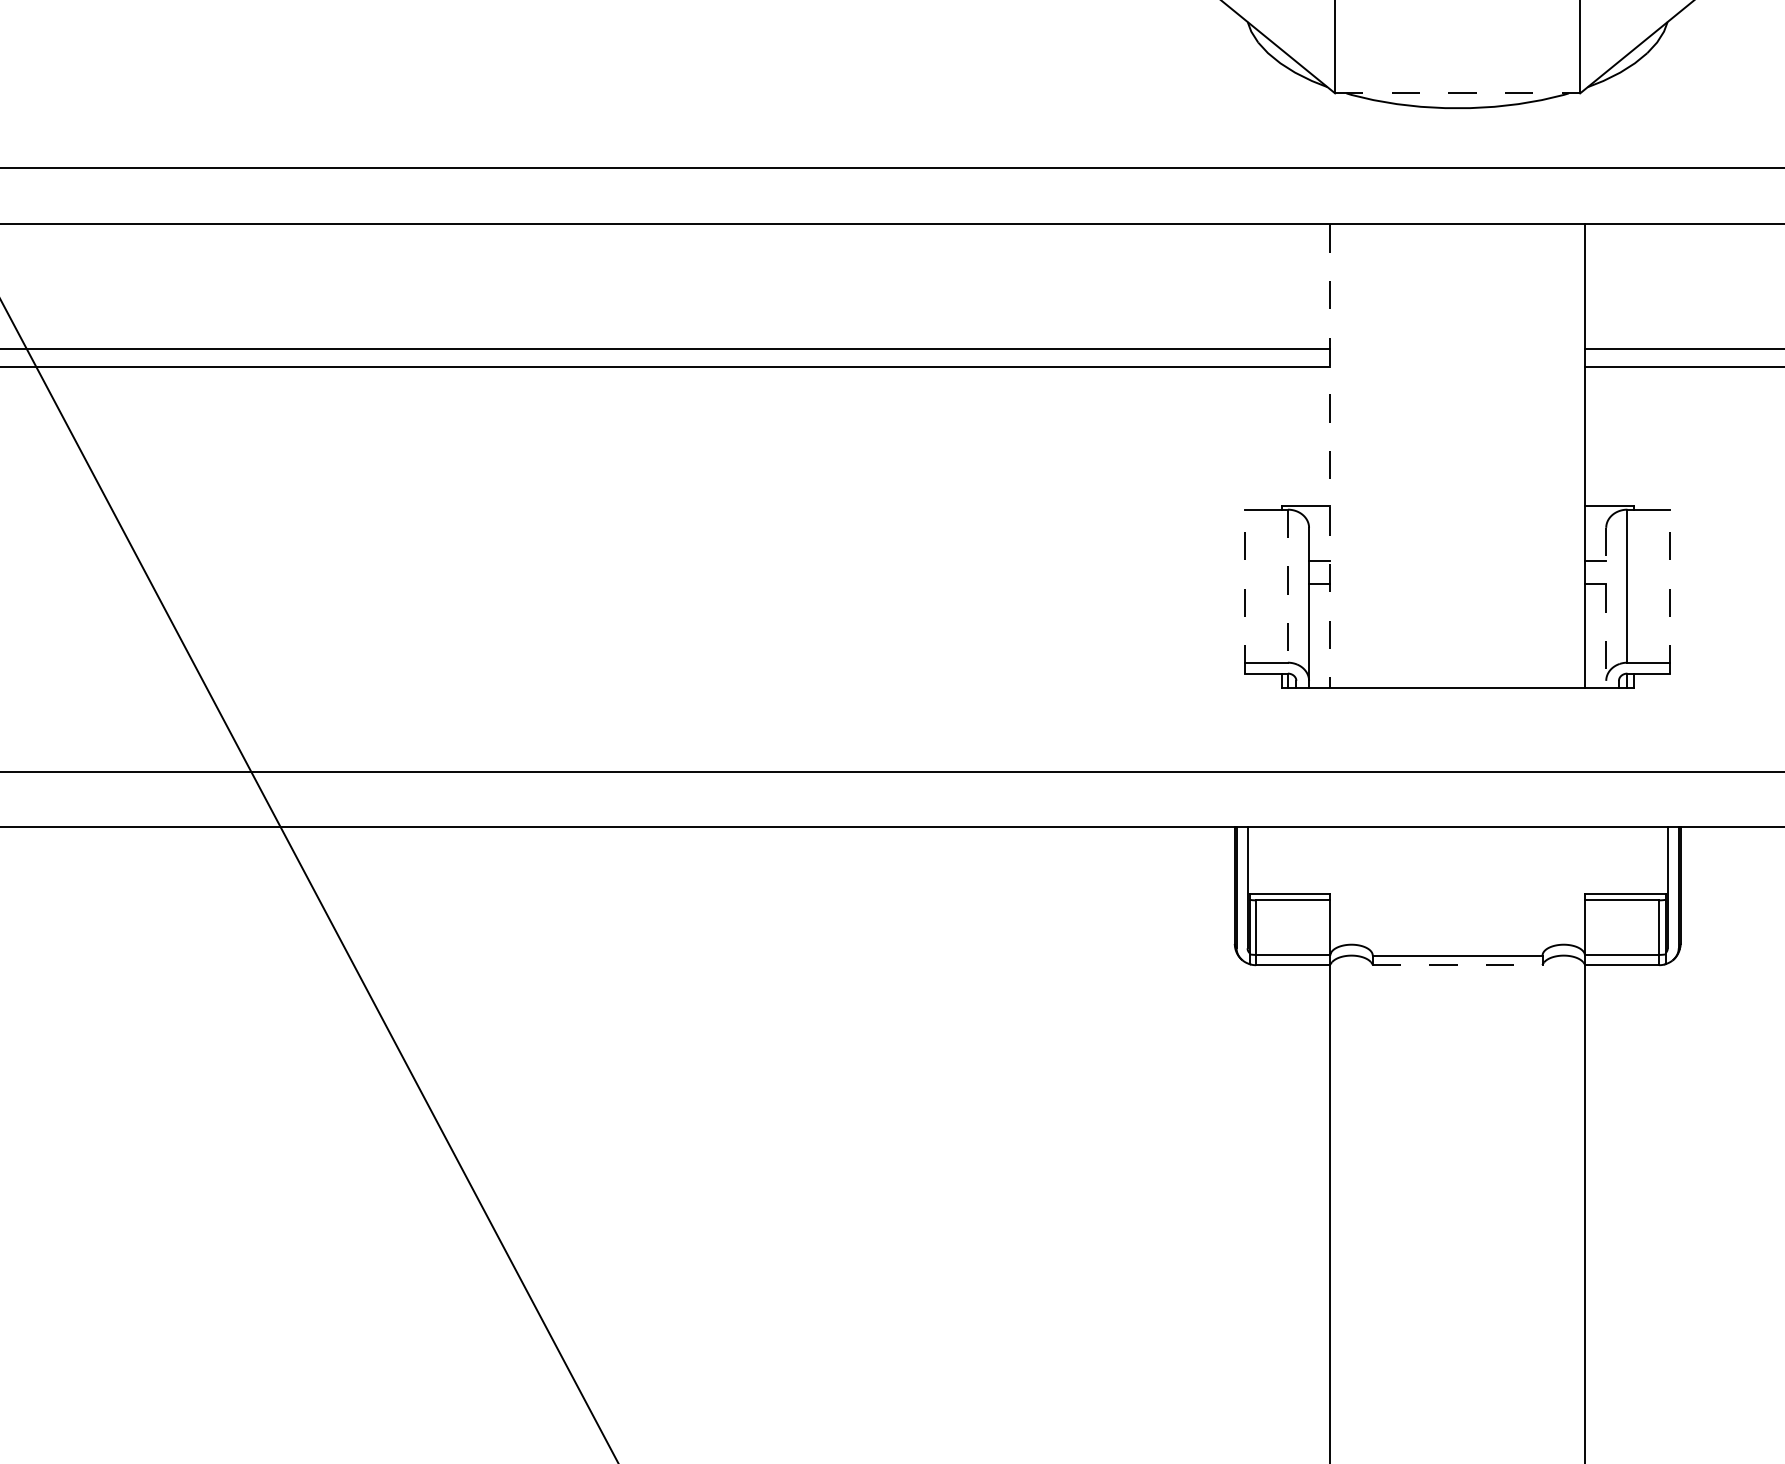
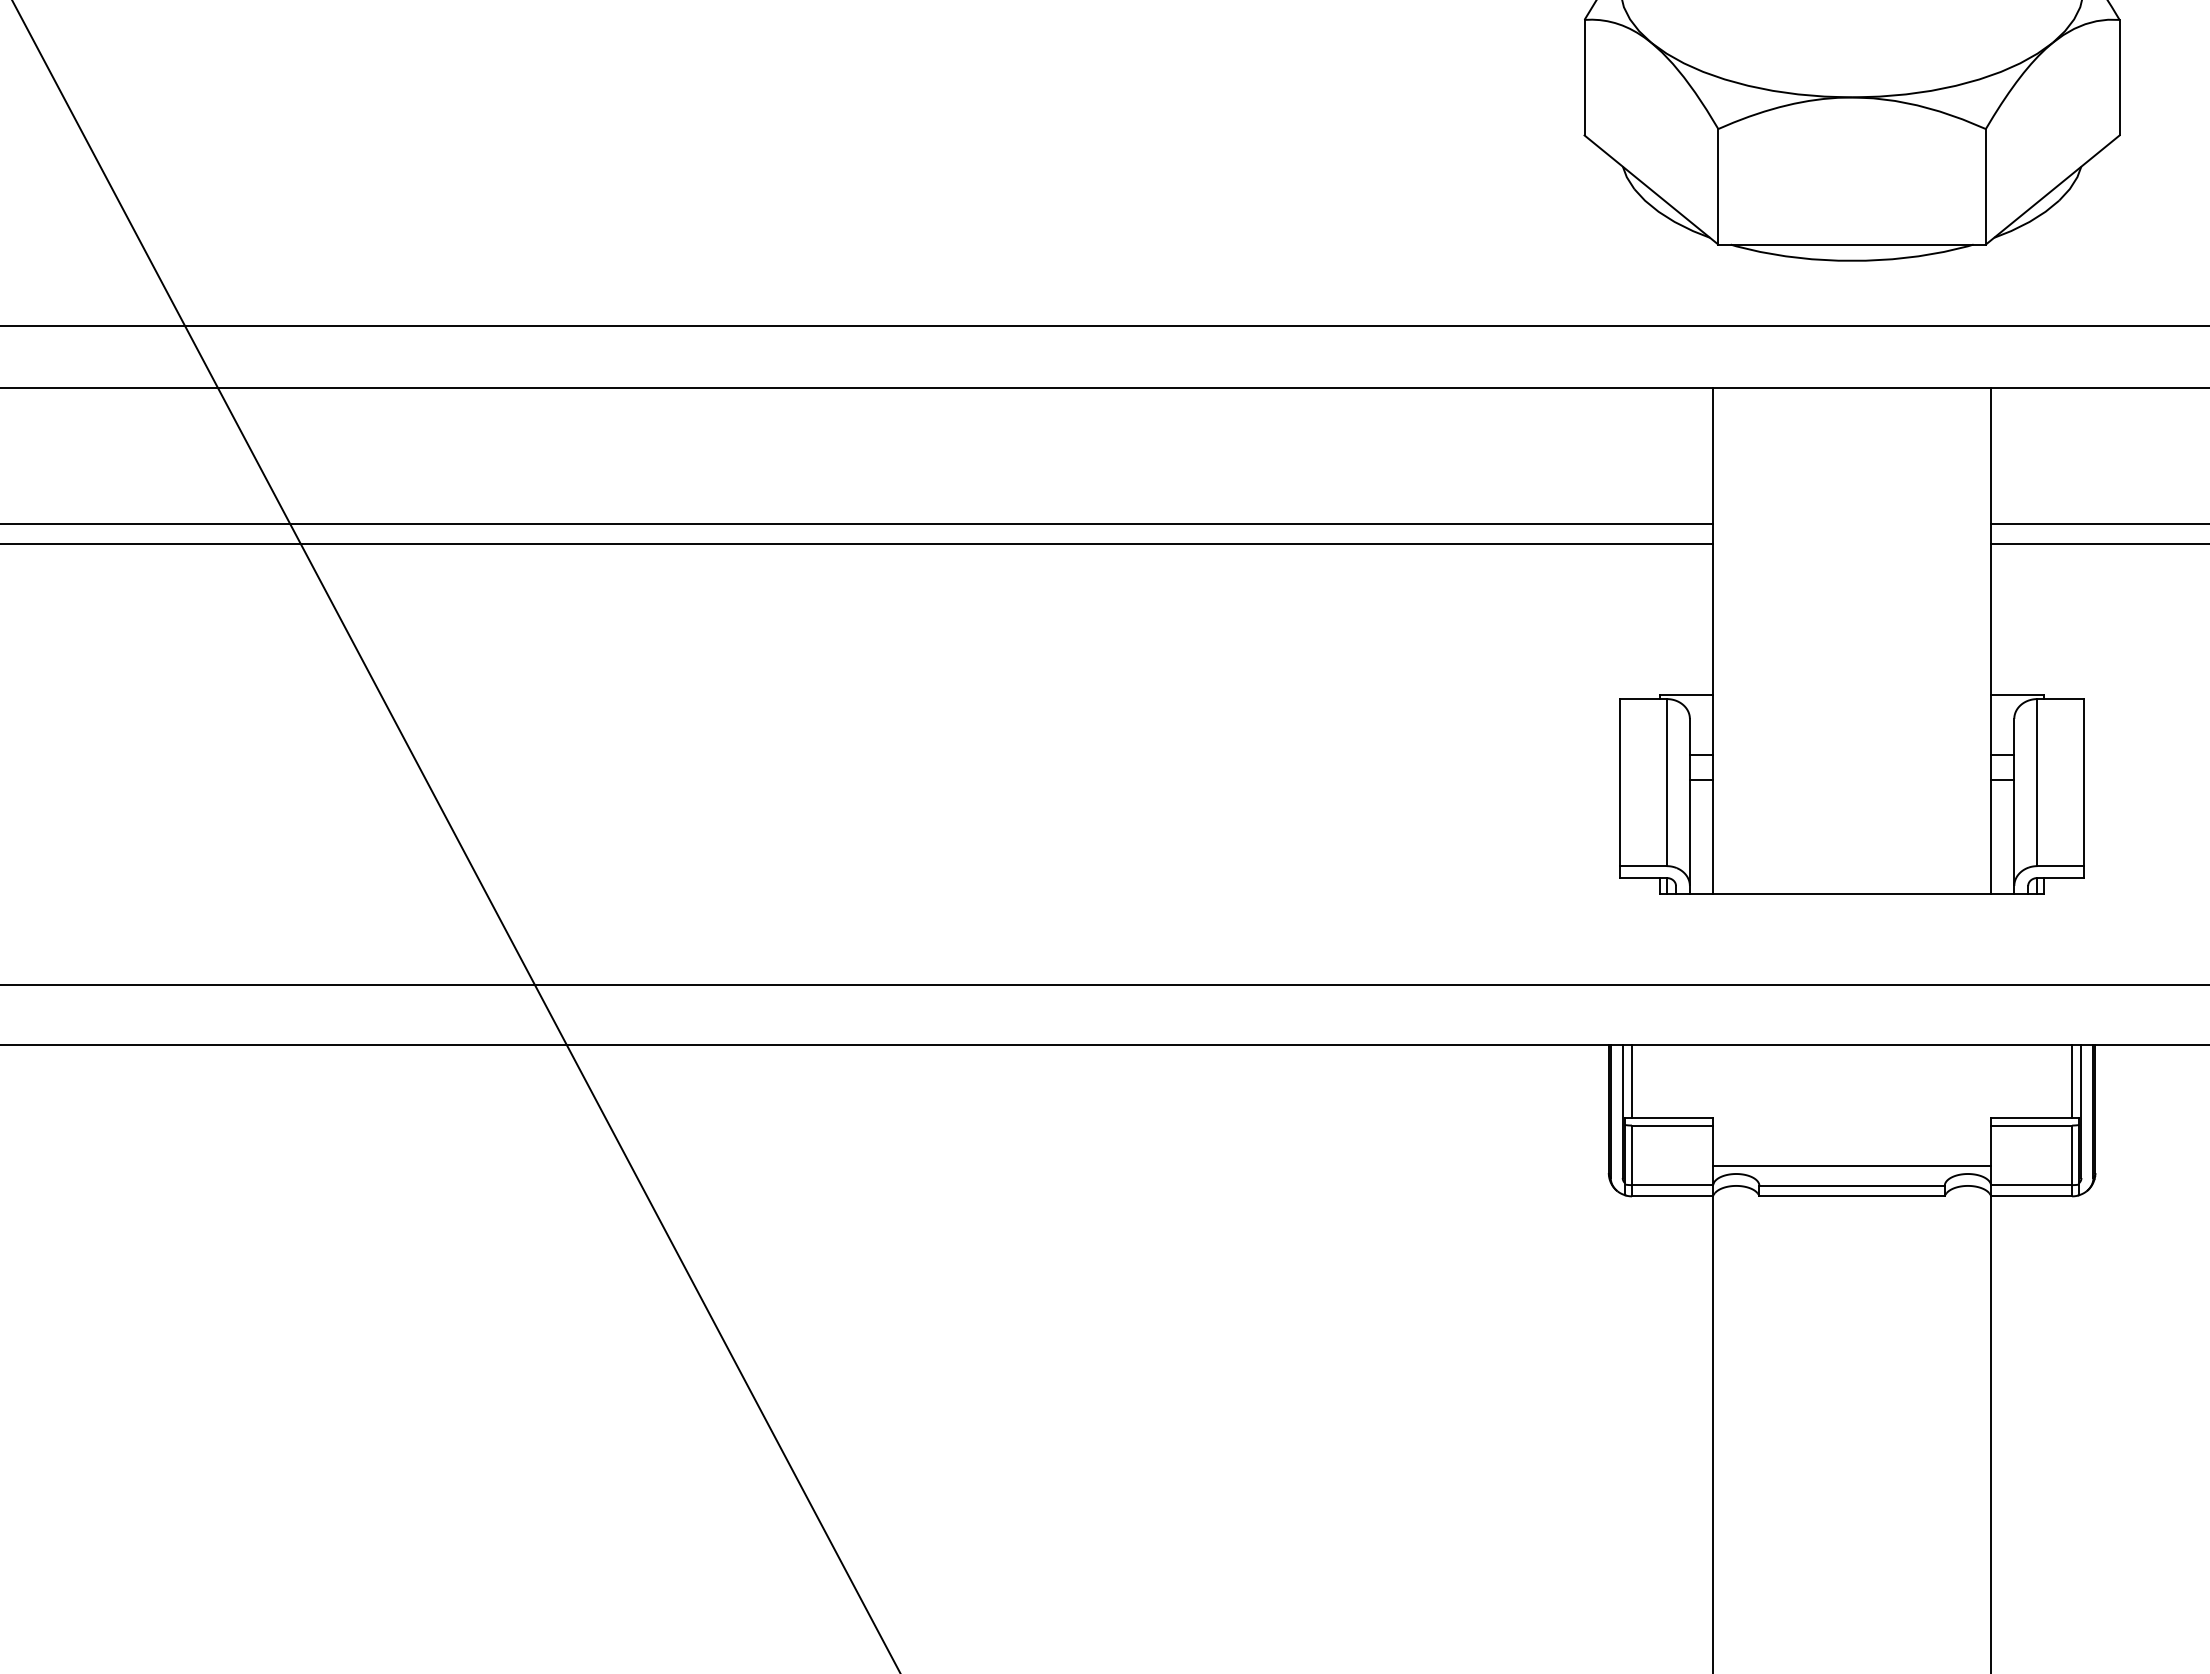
line: (1458, 93) -> (1852, 244), dashed -> solid
line: (1330, 456) -> (1713, 640), dashed -> solid
line: (1287, 586) -> (1666, 782), dashed -> solid
line: (1245, 591) -> (1620, 788), dashed -> solid
line: (1669, 591) -> (2083, 788), dashed -> solid
line: (1606, 608) -> (2014, 806), dashed -> solid
line: (1255, 859) -> (1631, 1081), added
line: (1659, 859) -> (2072, 1081), added
line: (1458, 937) -> (1852, 1166), added
line: (1458, 965) -> (1852, 1196), dashed -> solid

